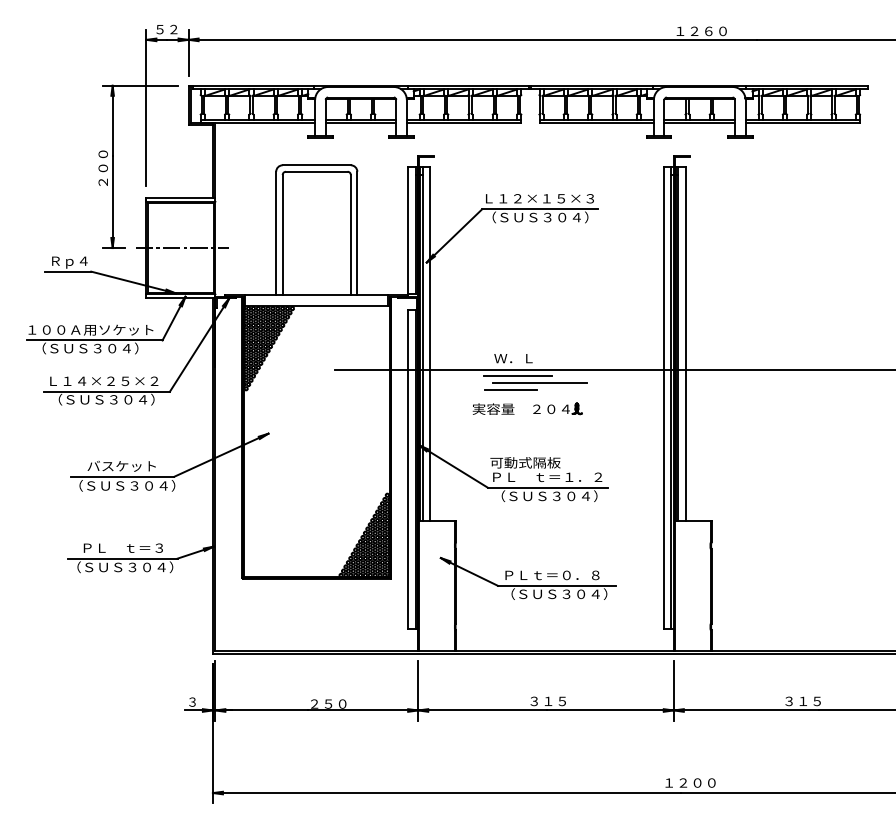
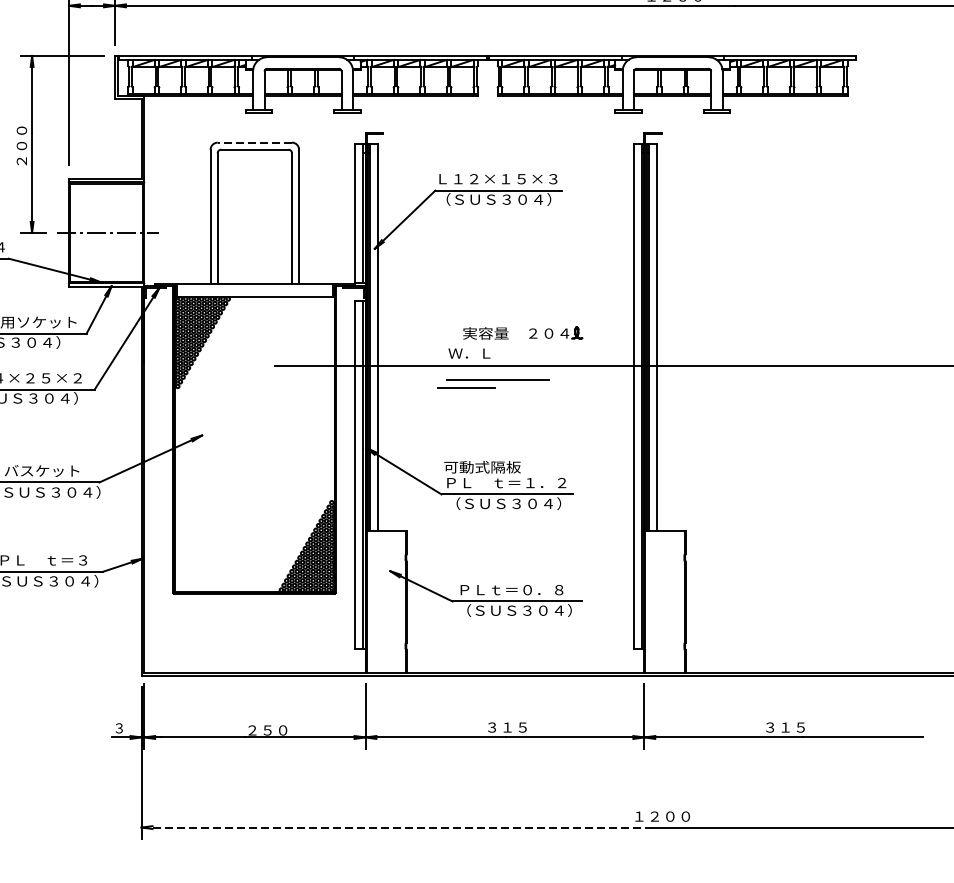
line: (316, 165) -> (254, 142), solid -> dashed
line: (517, 375) -> (473, 372), removed
part: (533, 406) -> (529, 330), moved
line: (446, 793) -> (396, 828), solid -> dashed

